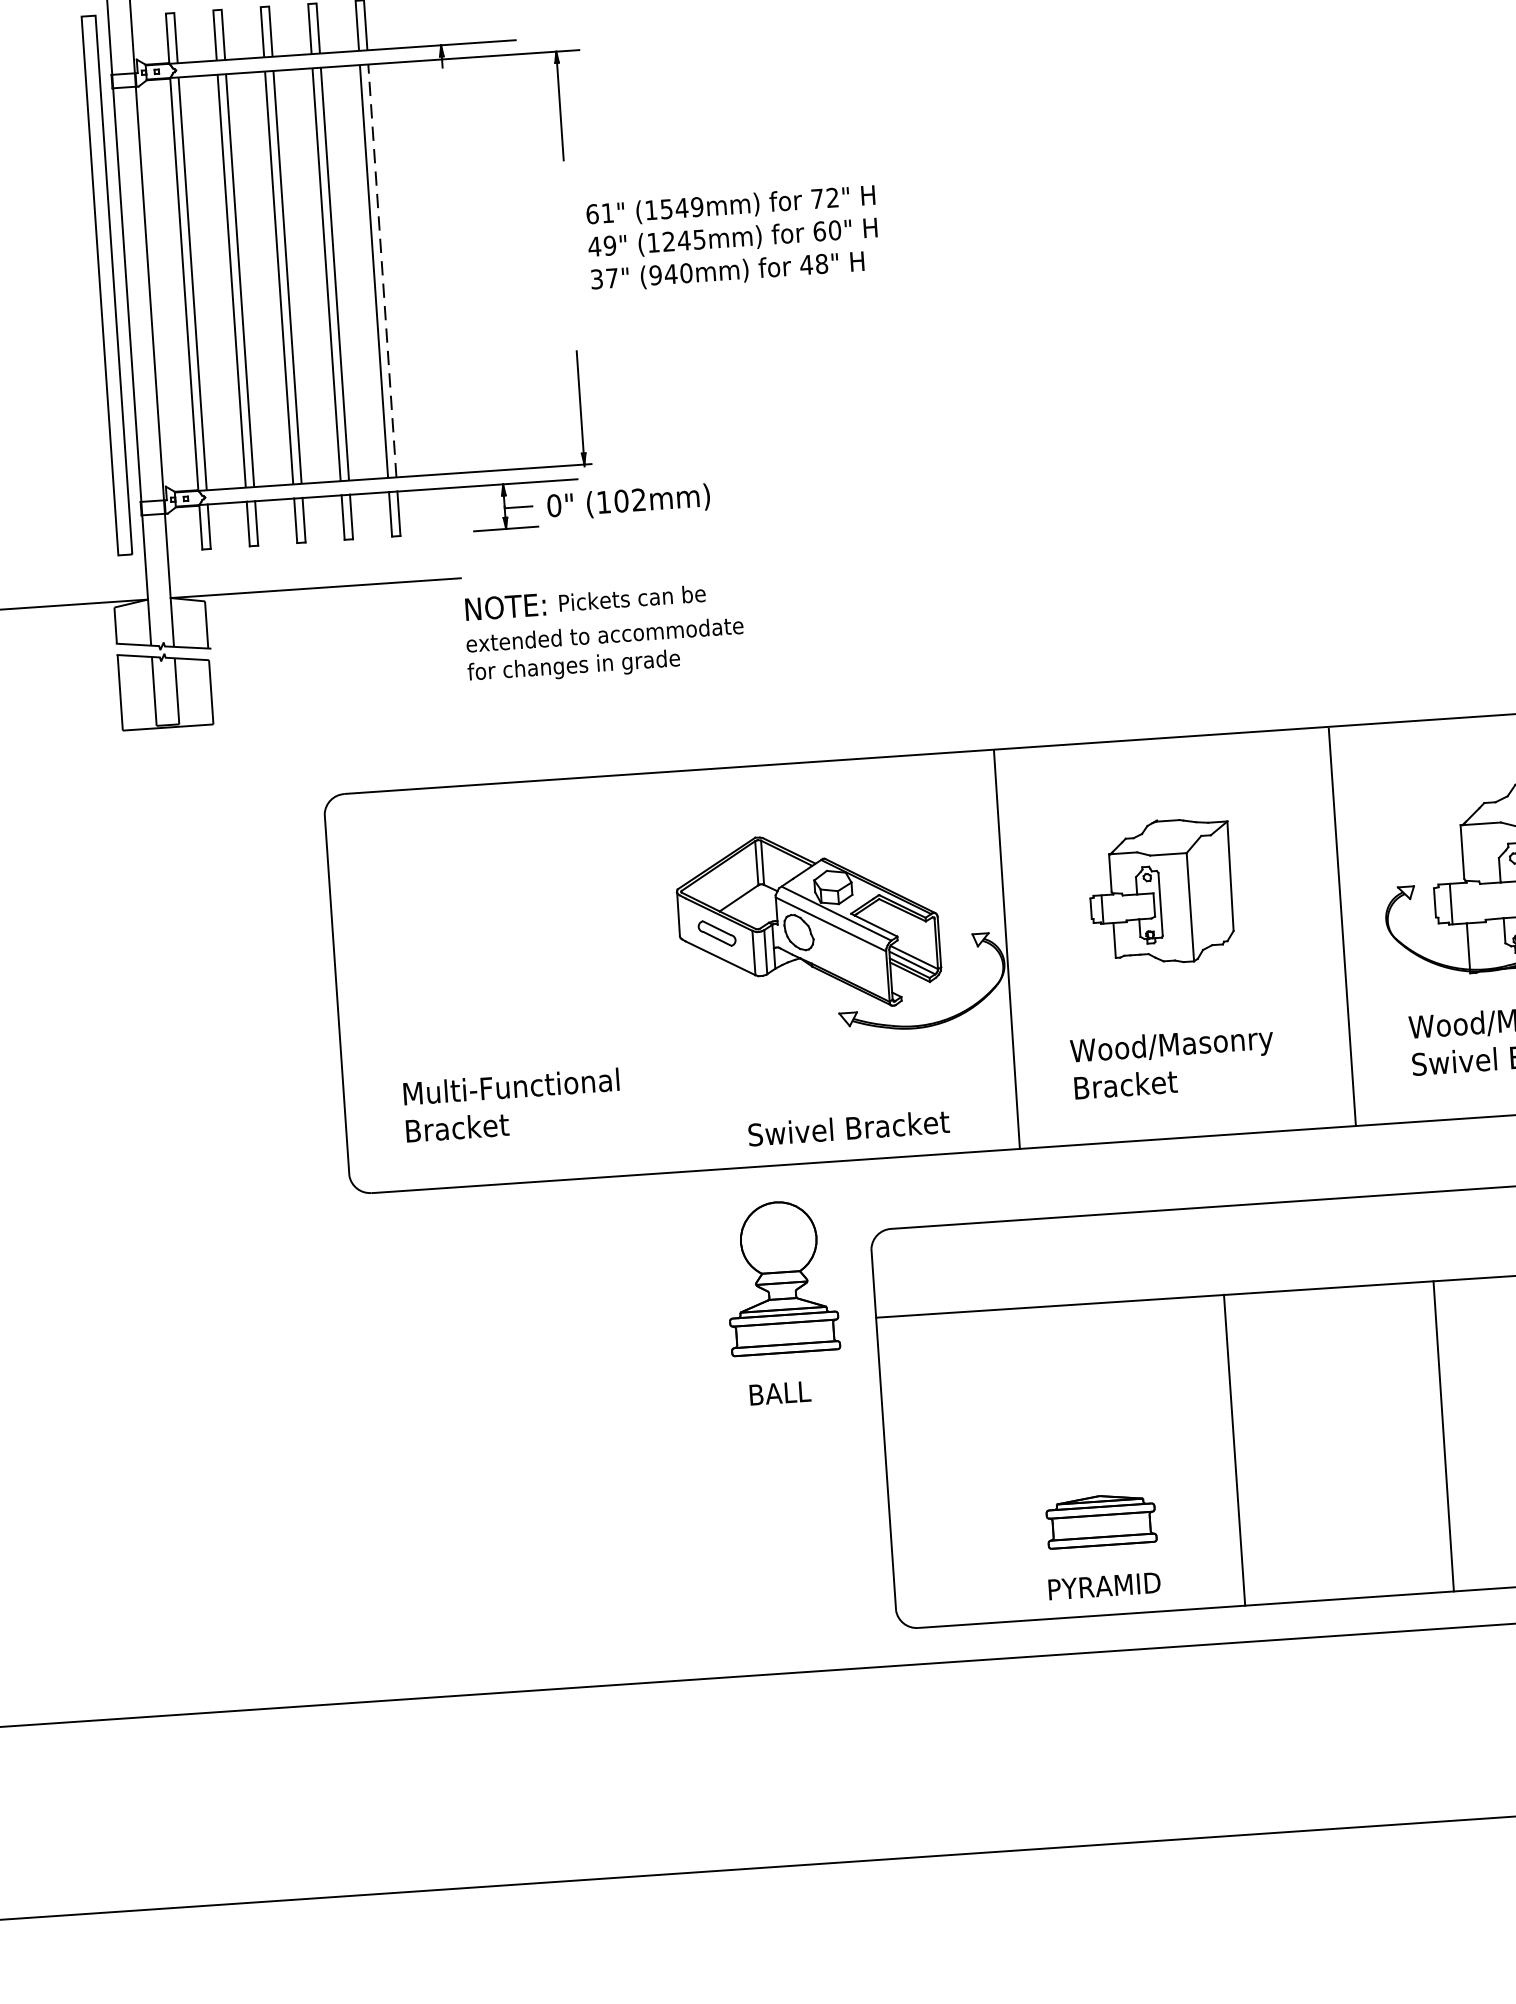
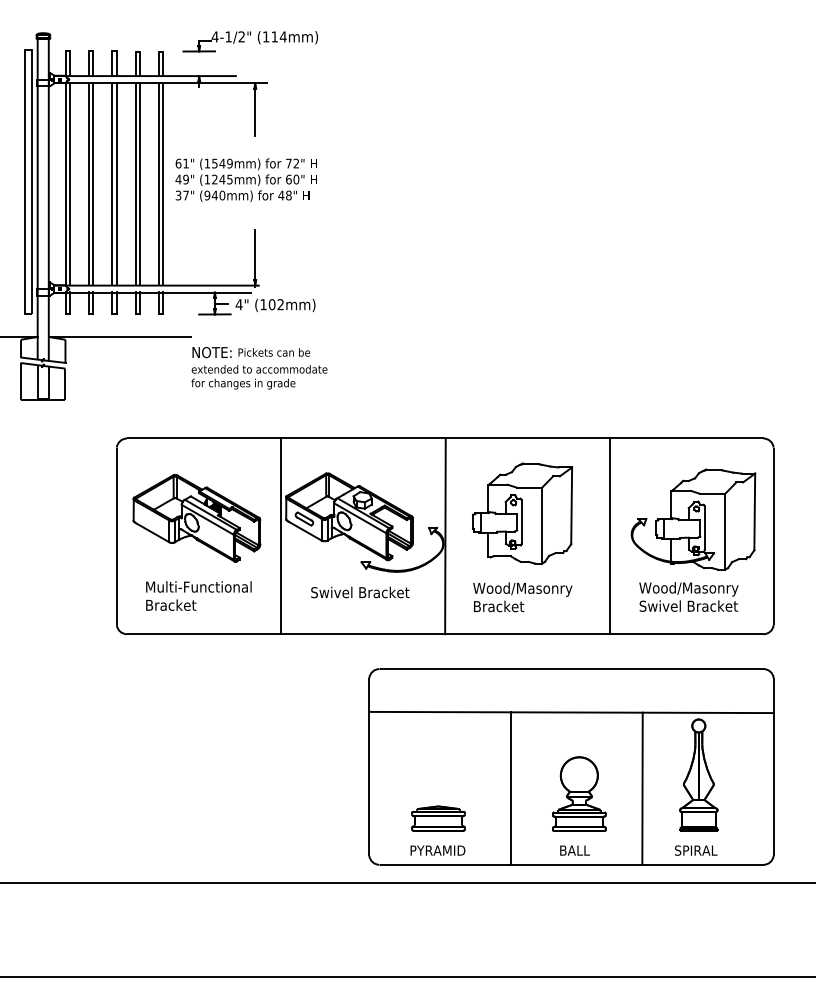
text: (731, 237) -> (245, 179), moved
line: (383, 269) -> (163, 183), dashed -> solid
text: (552, 505) -> (238, 304), 0" -> 4"
part: (1160, 891) -> (522, 513), size x1.43
line: (672, 972) -> (281, 536), added
part: (500, 996) -> (196, 542), added
text: (849, 1128) -> (360, 592), moved
part: (783, 1300) -> (579, 805), moved
line: (1233, 1450) -> (510, 788), moved
part: (1100, 1545) -> (437, 830), moved

